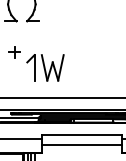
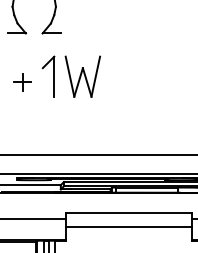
part: (45, 67) -> (71, 76), moved

